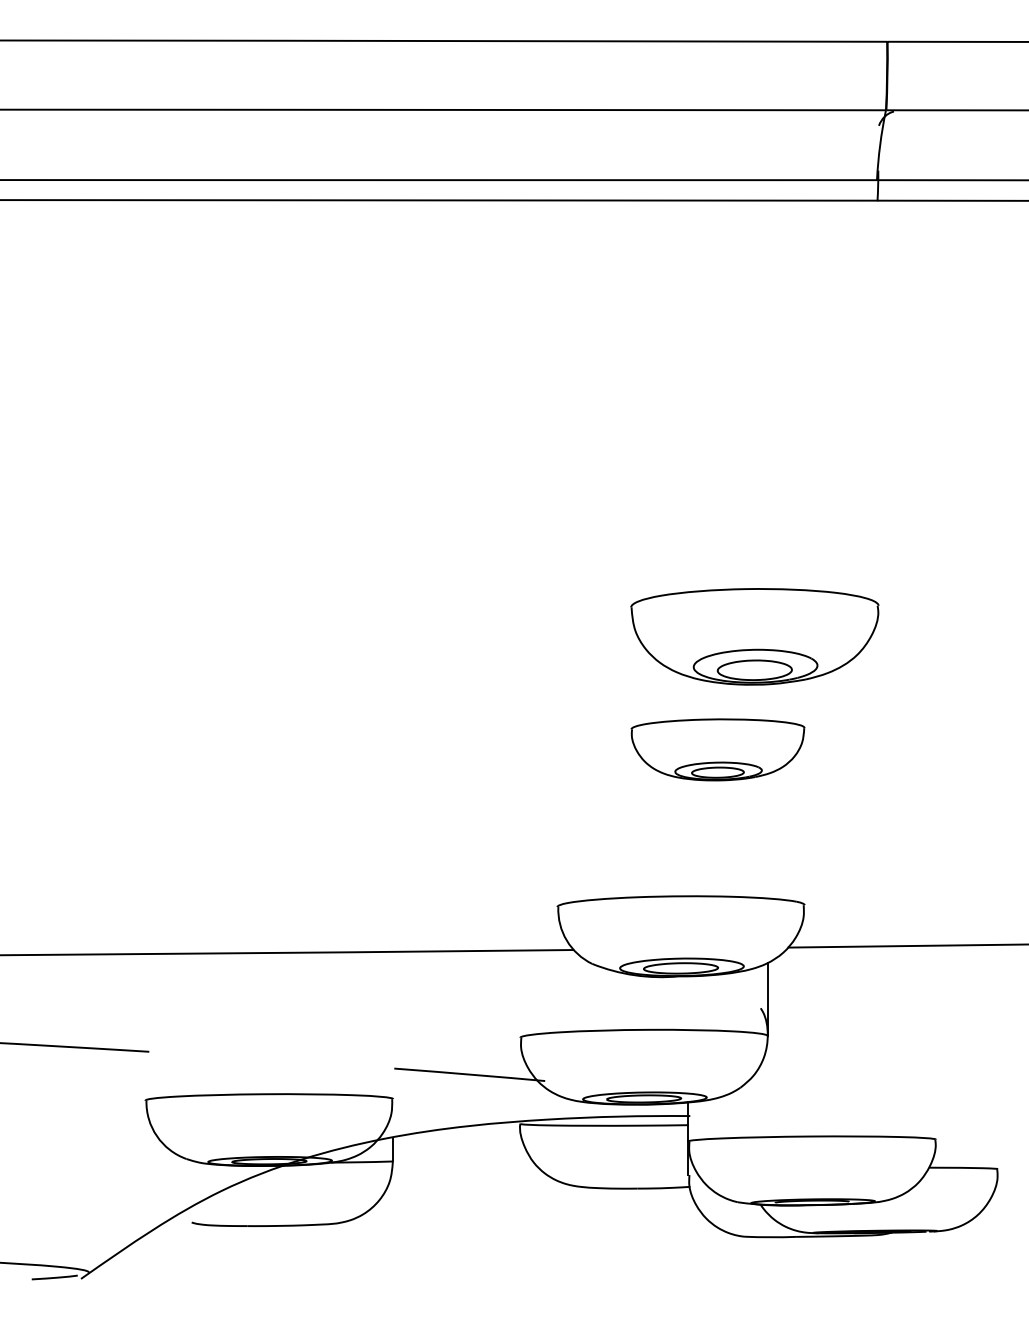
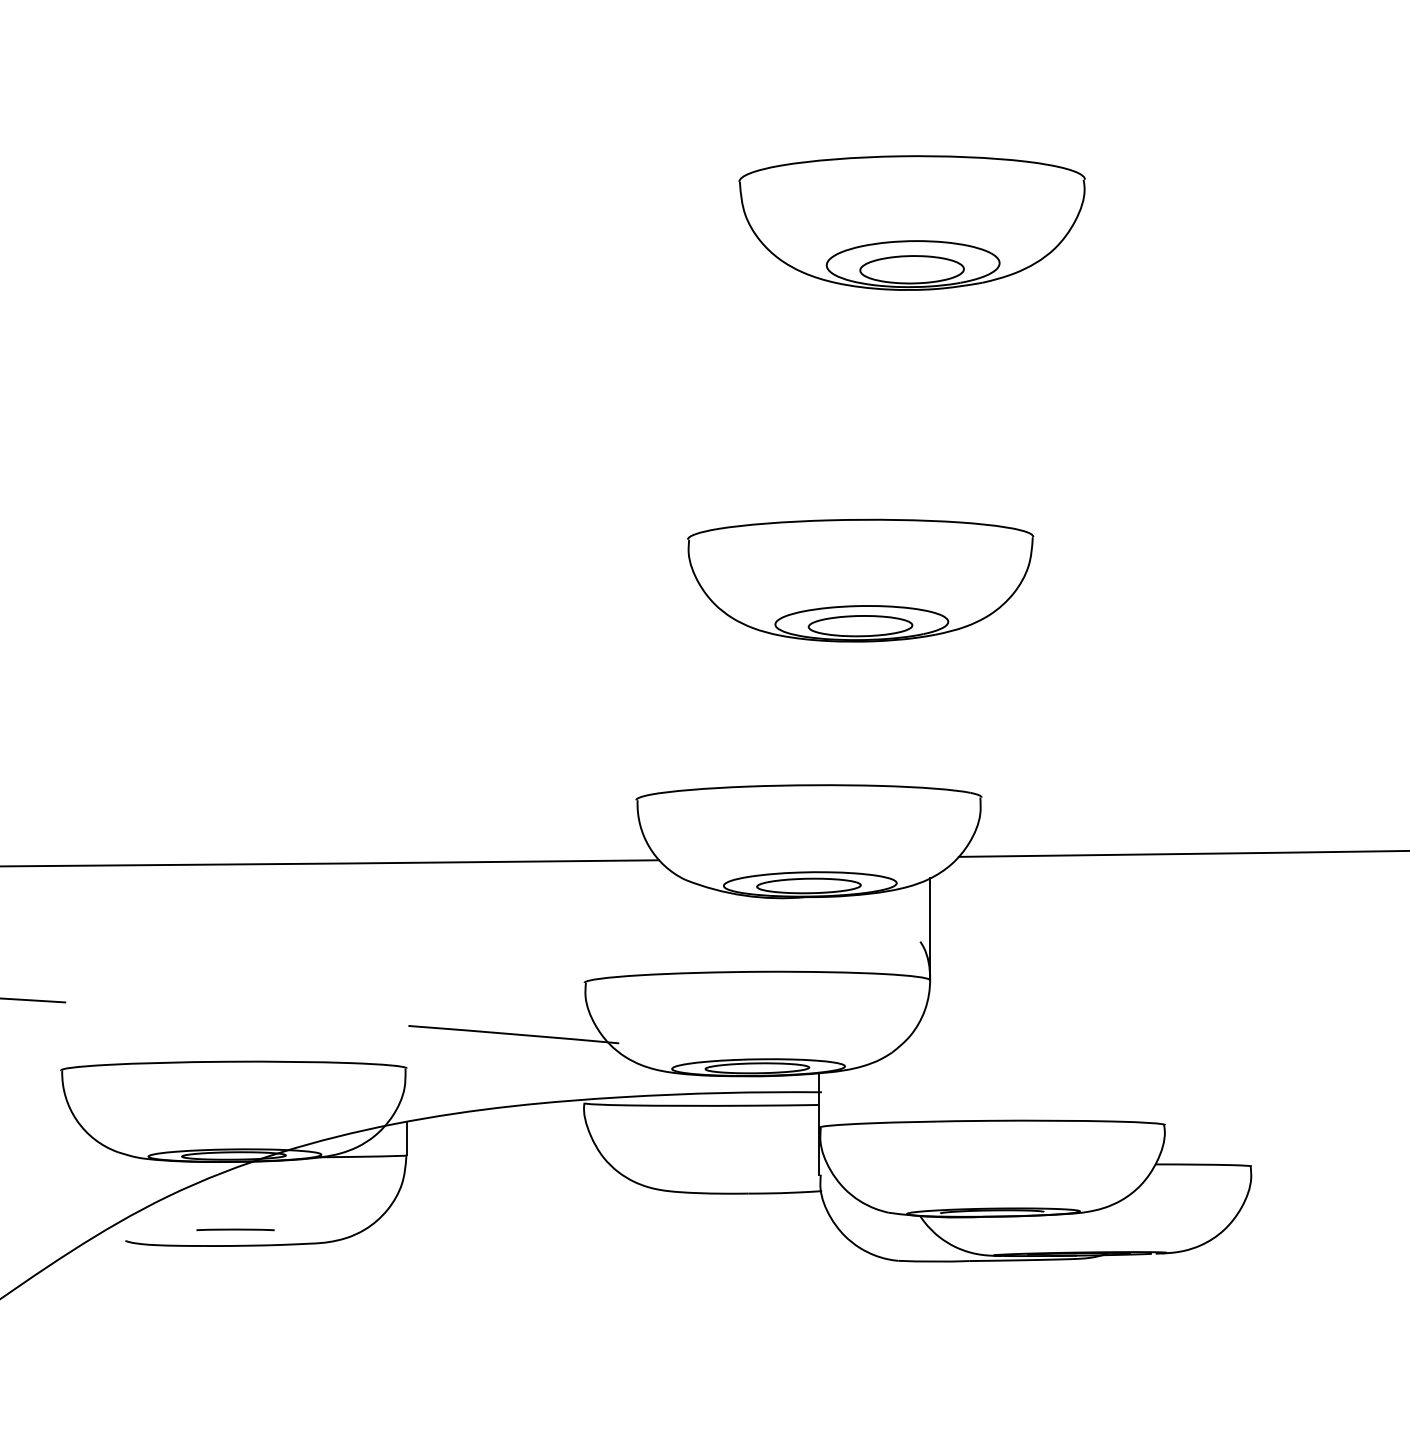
part: (754, 636) -> (911, 222), moved
part: (717, 749) -> (859, 580), size x1.43
line: (270, 1214) -> (235, 1229), added

